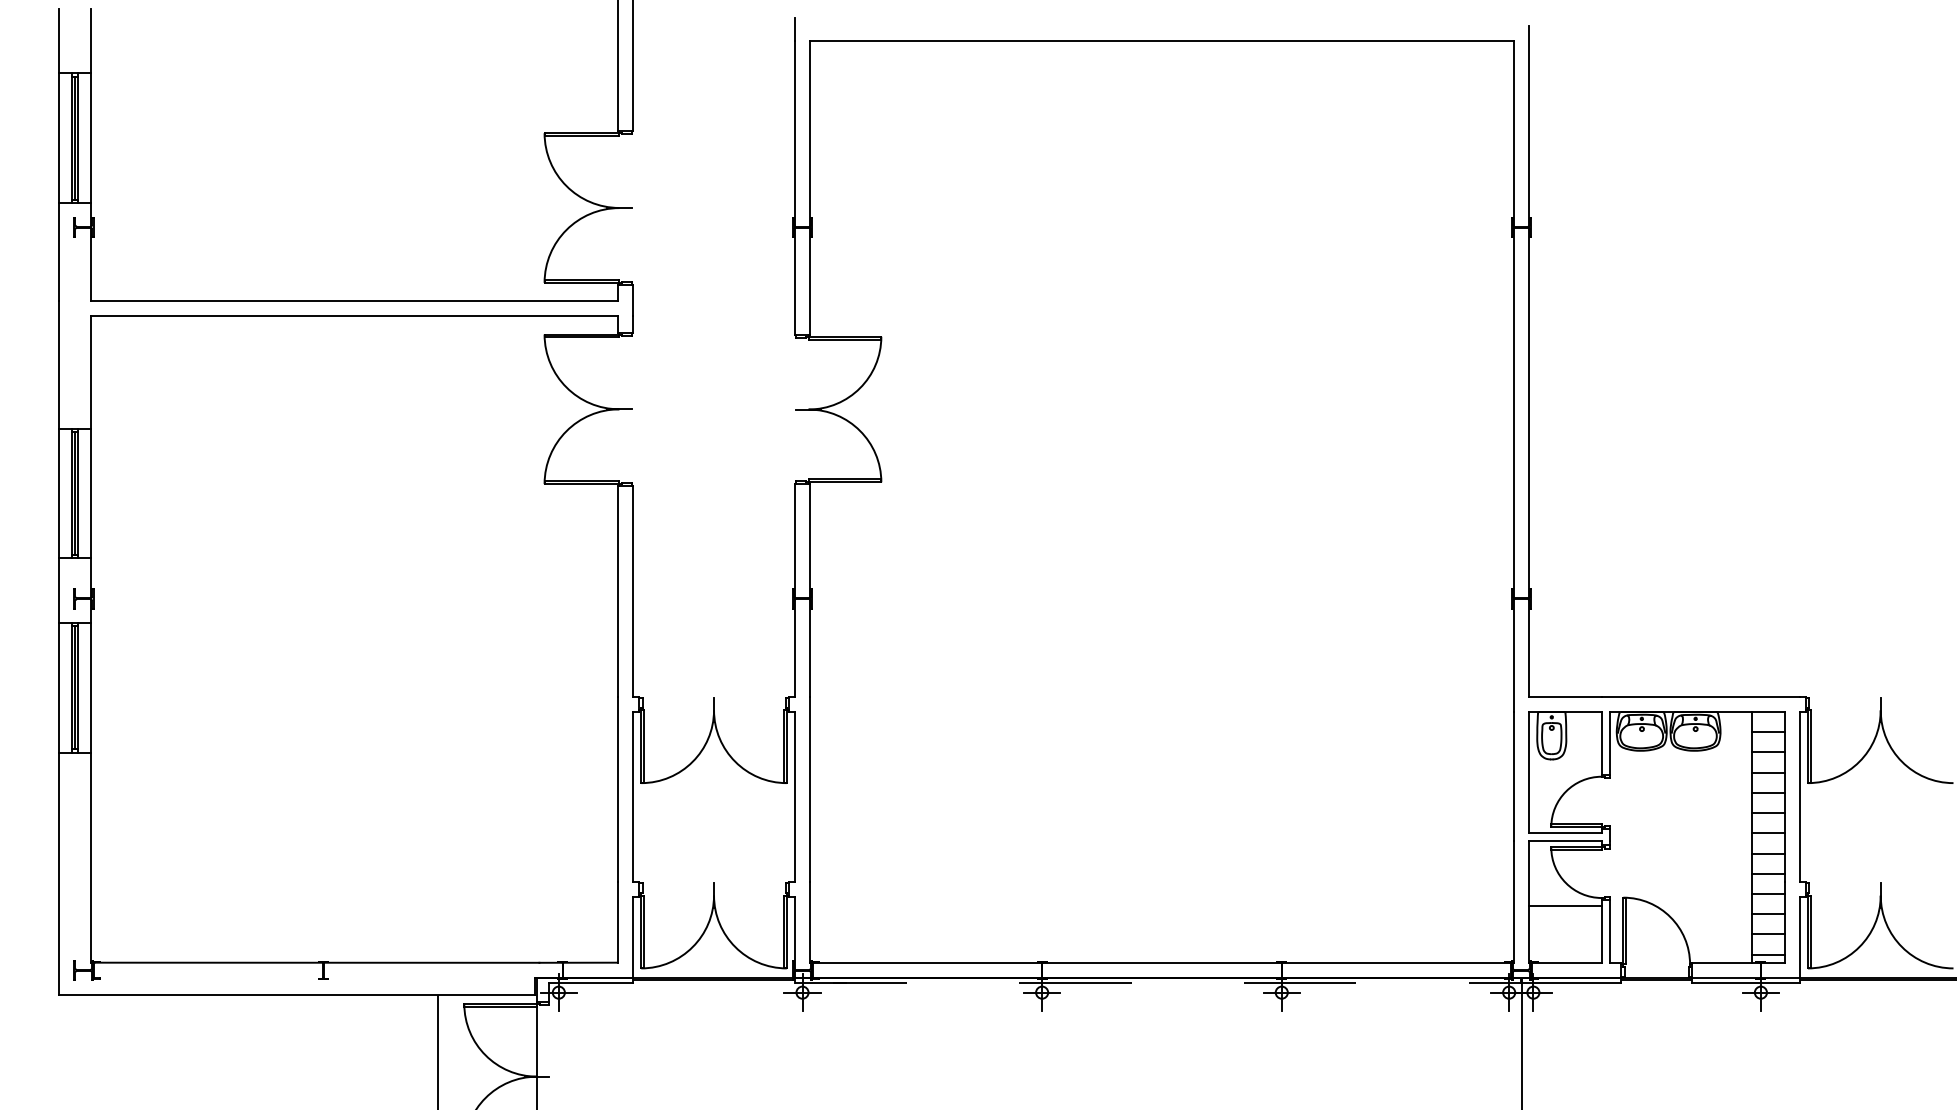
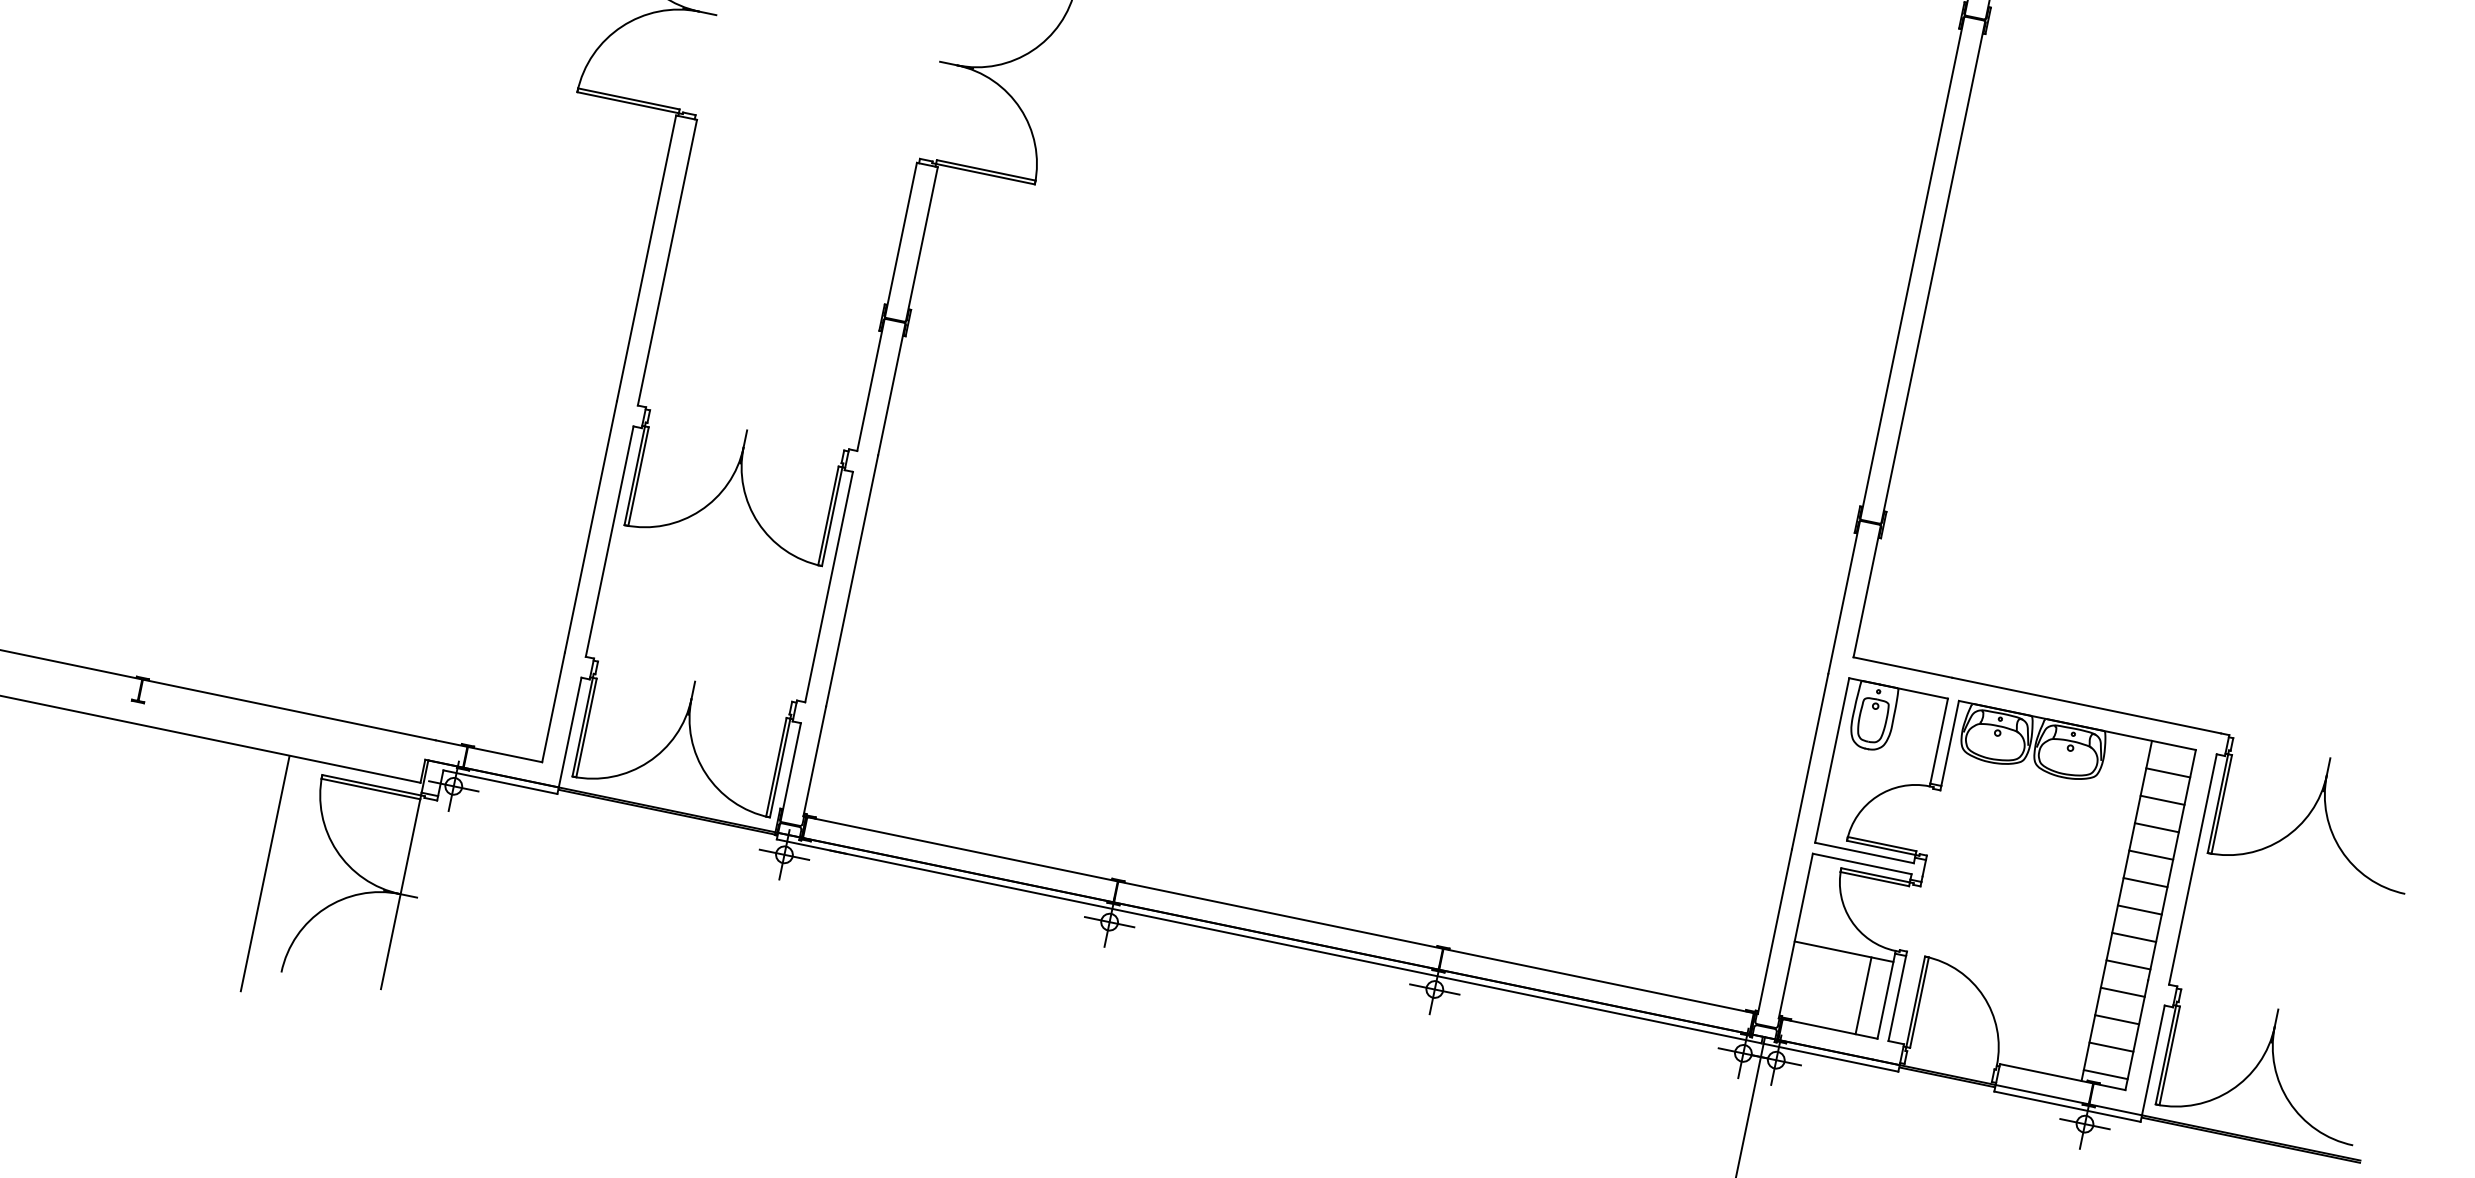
line: (1585, 934) -> (1863, 995), added
line: (1157, 982) -> (1269, 940), dashed -> solid

